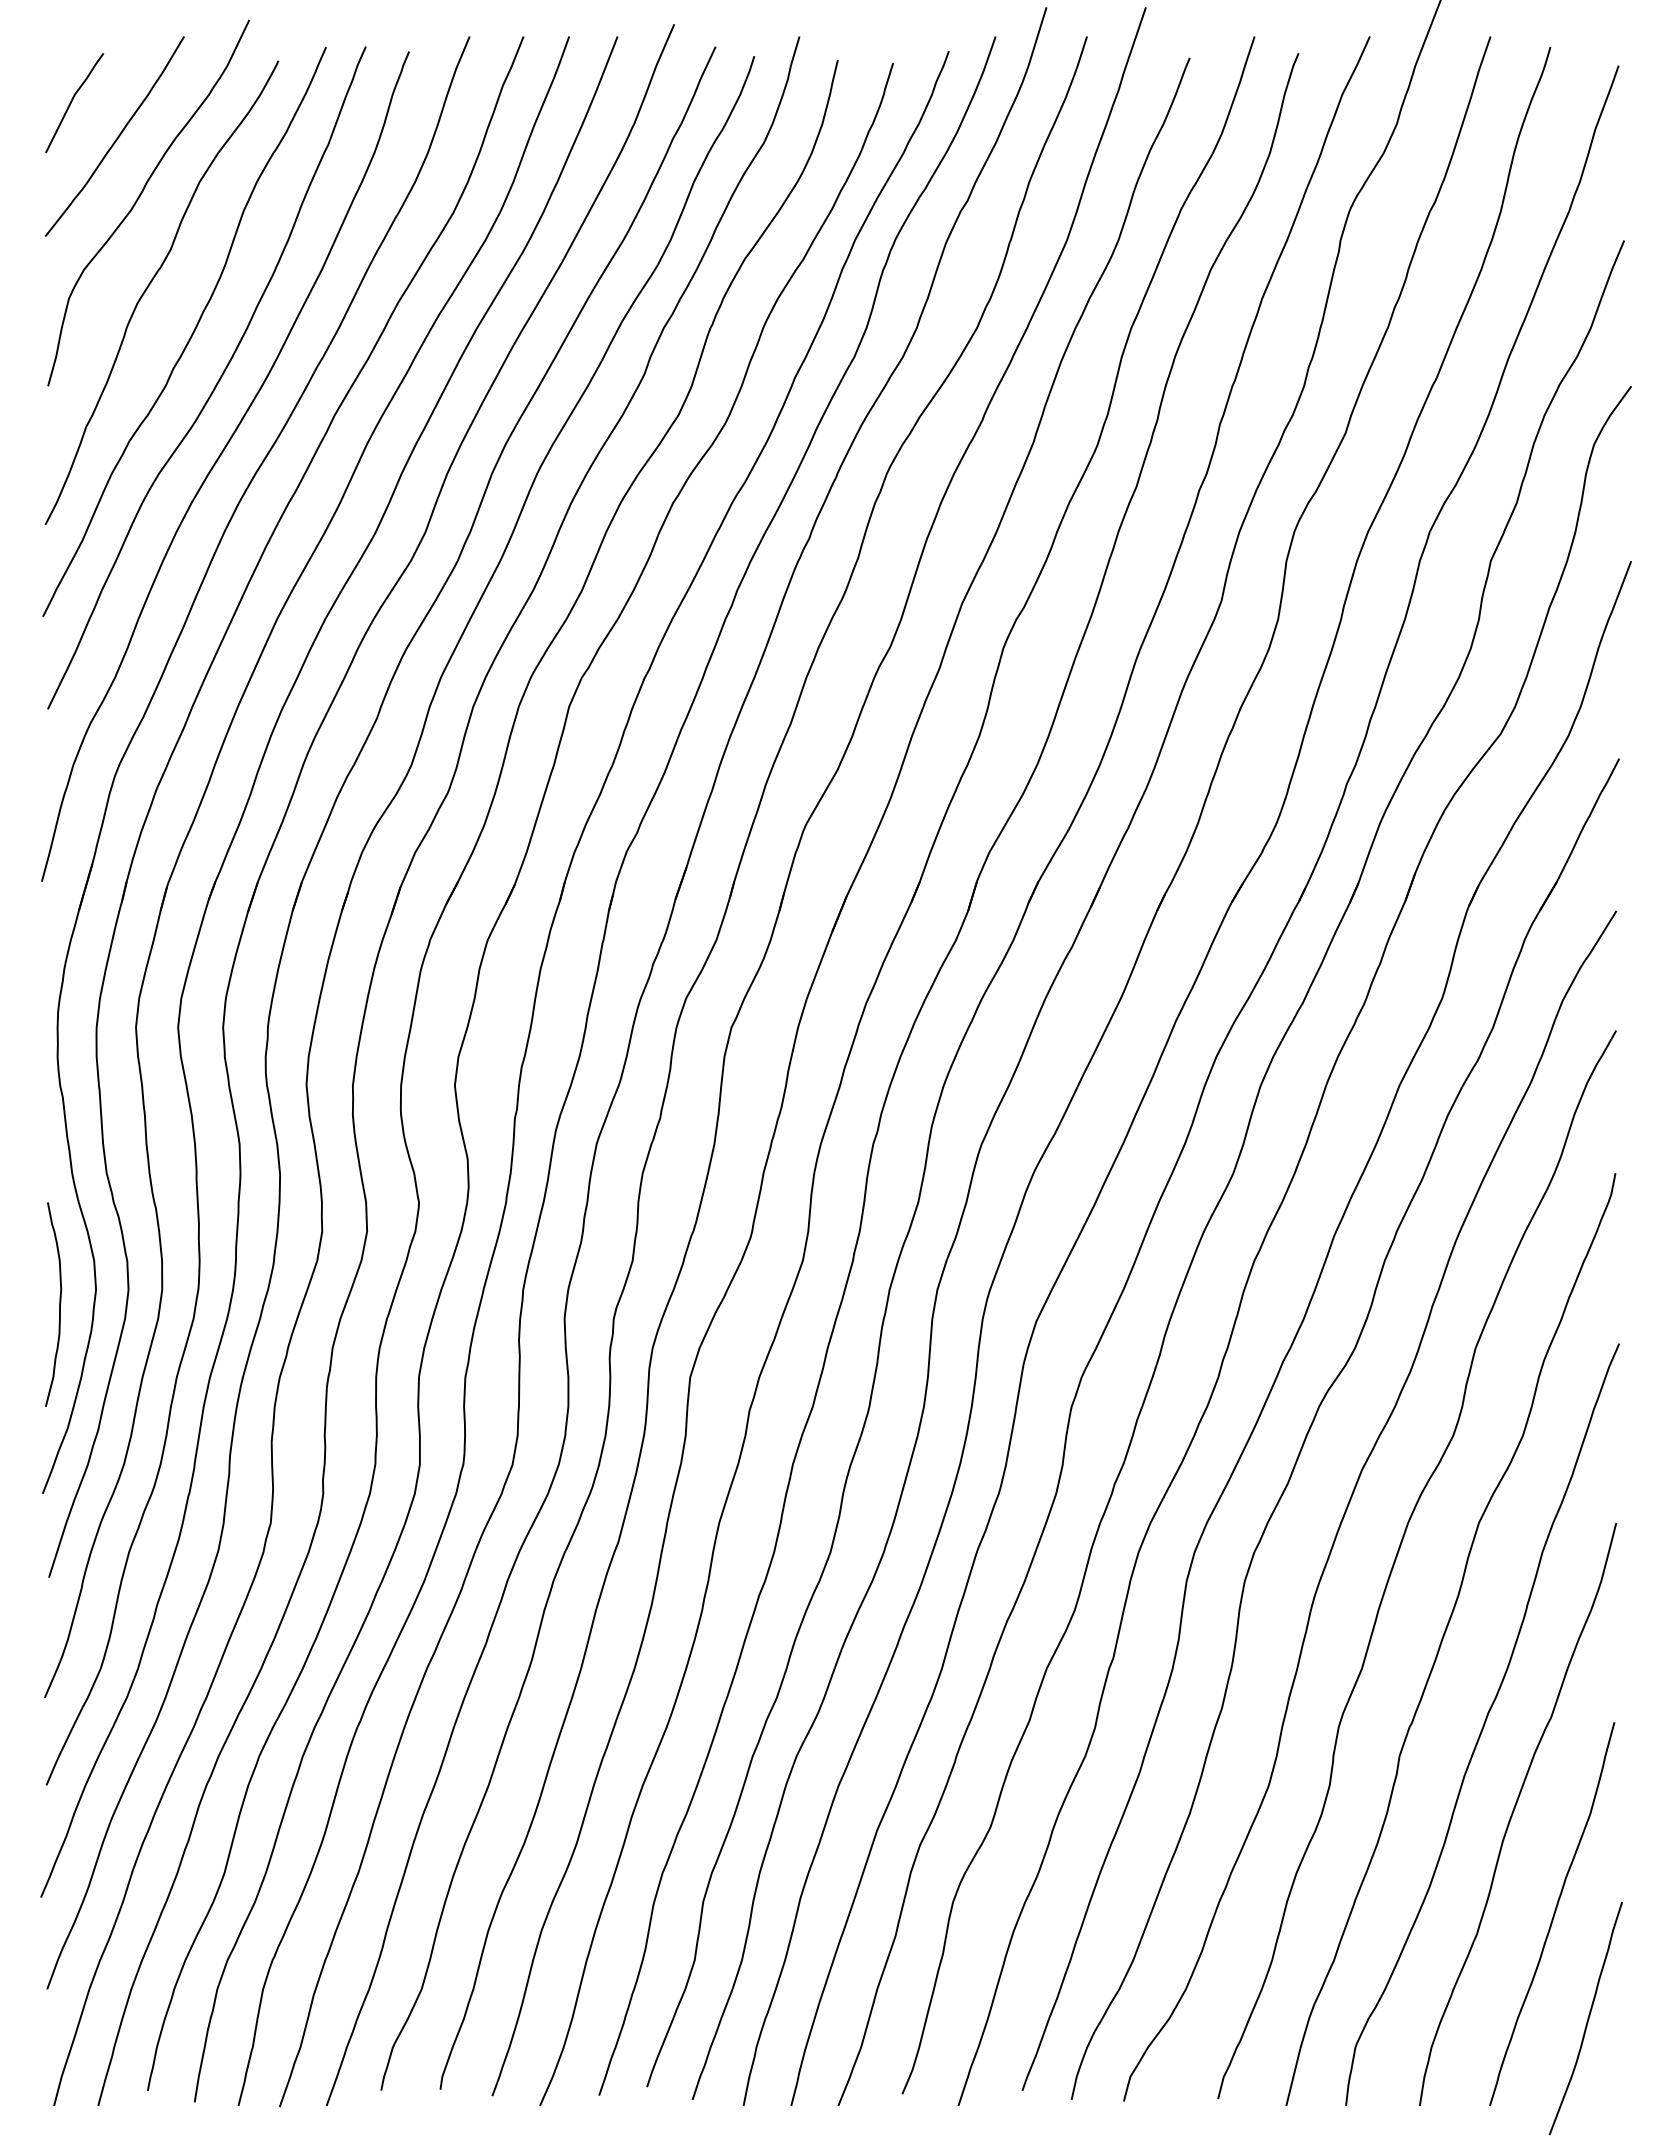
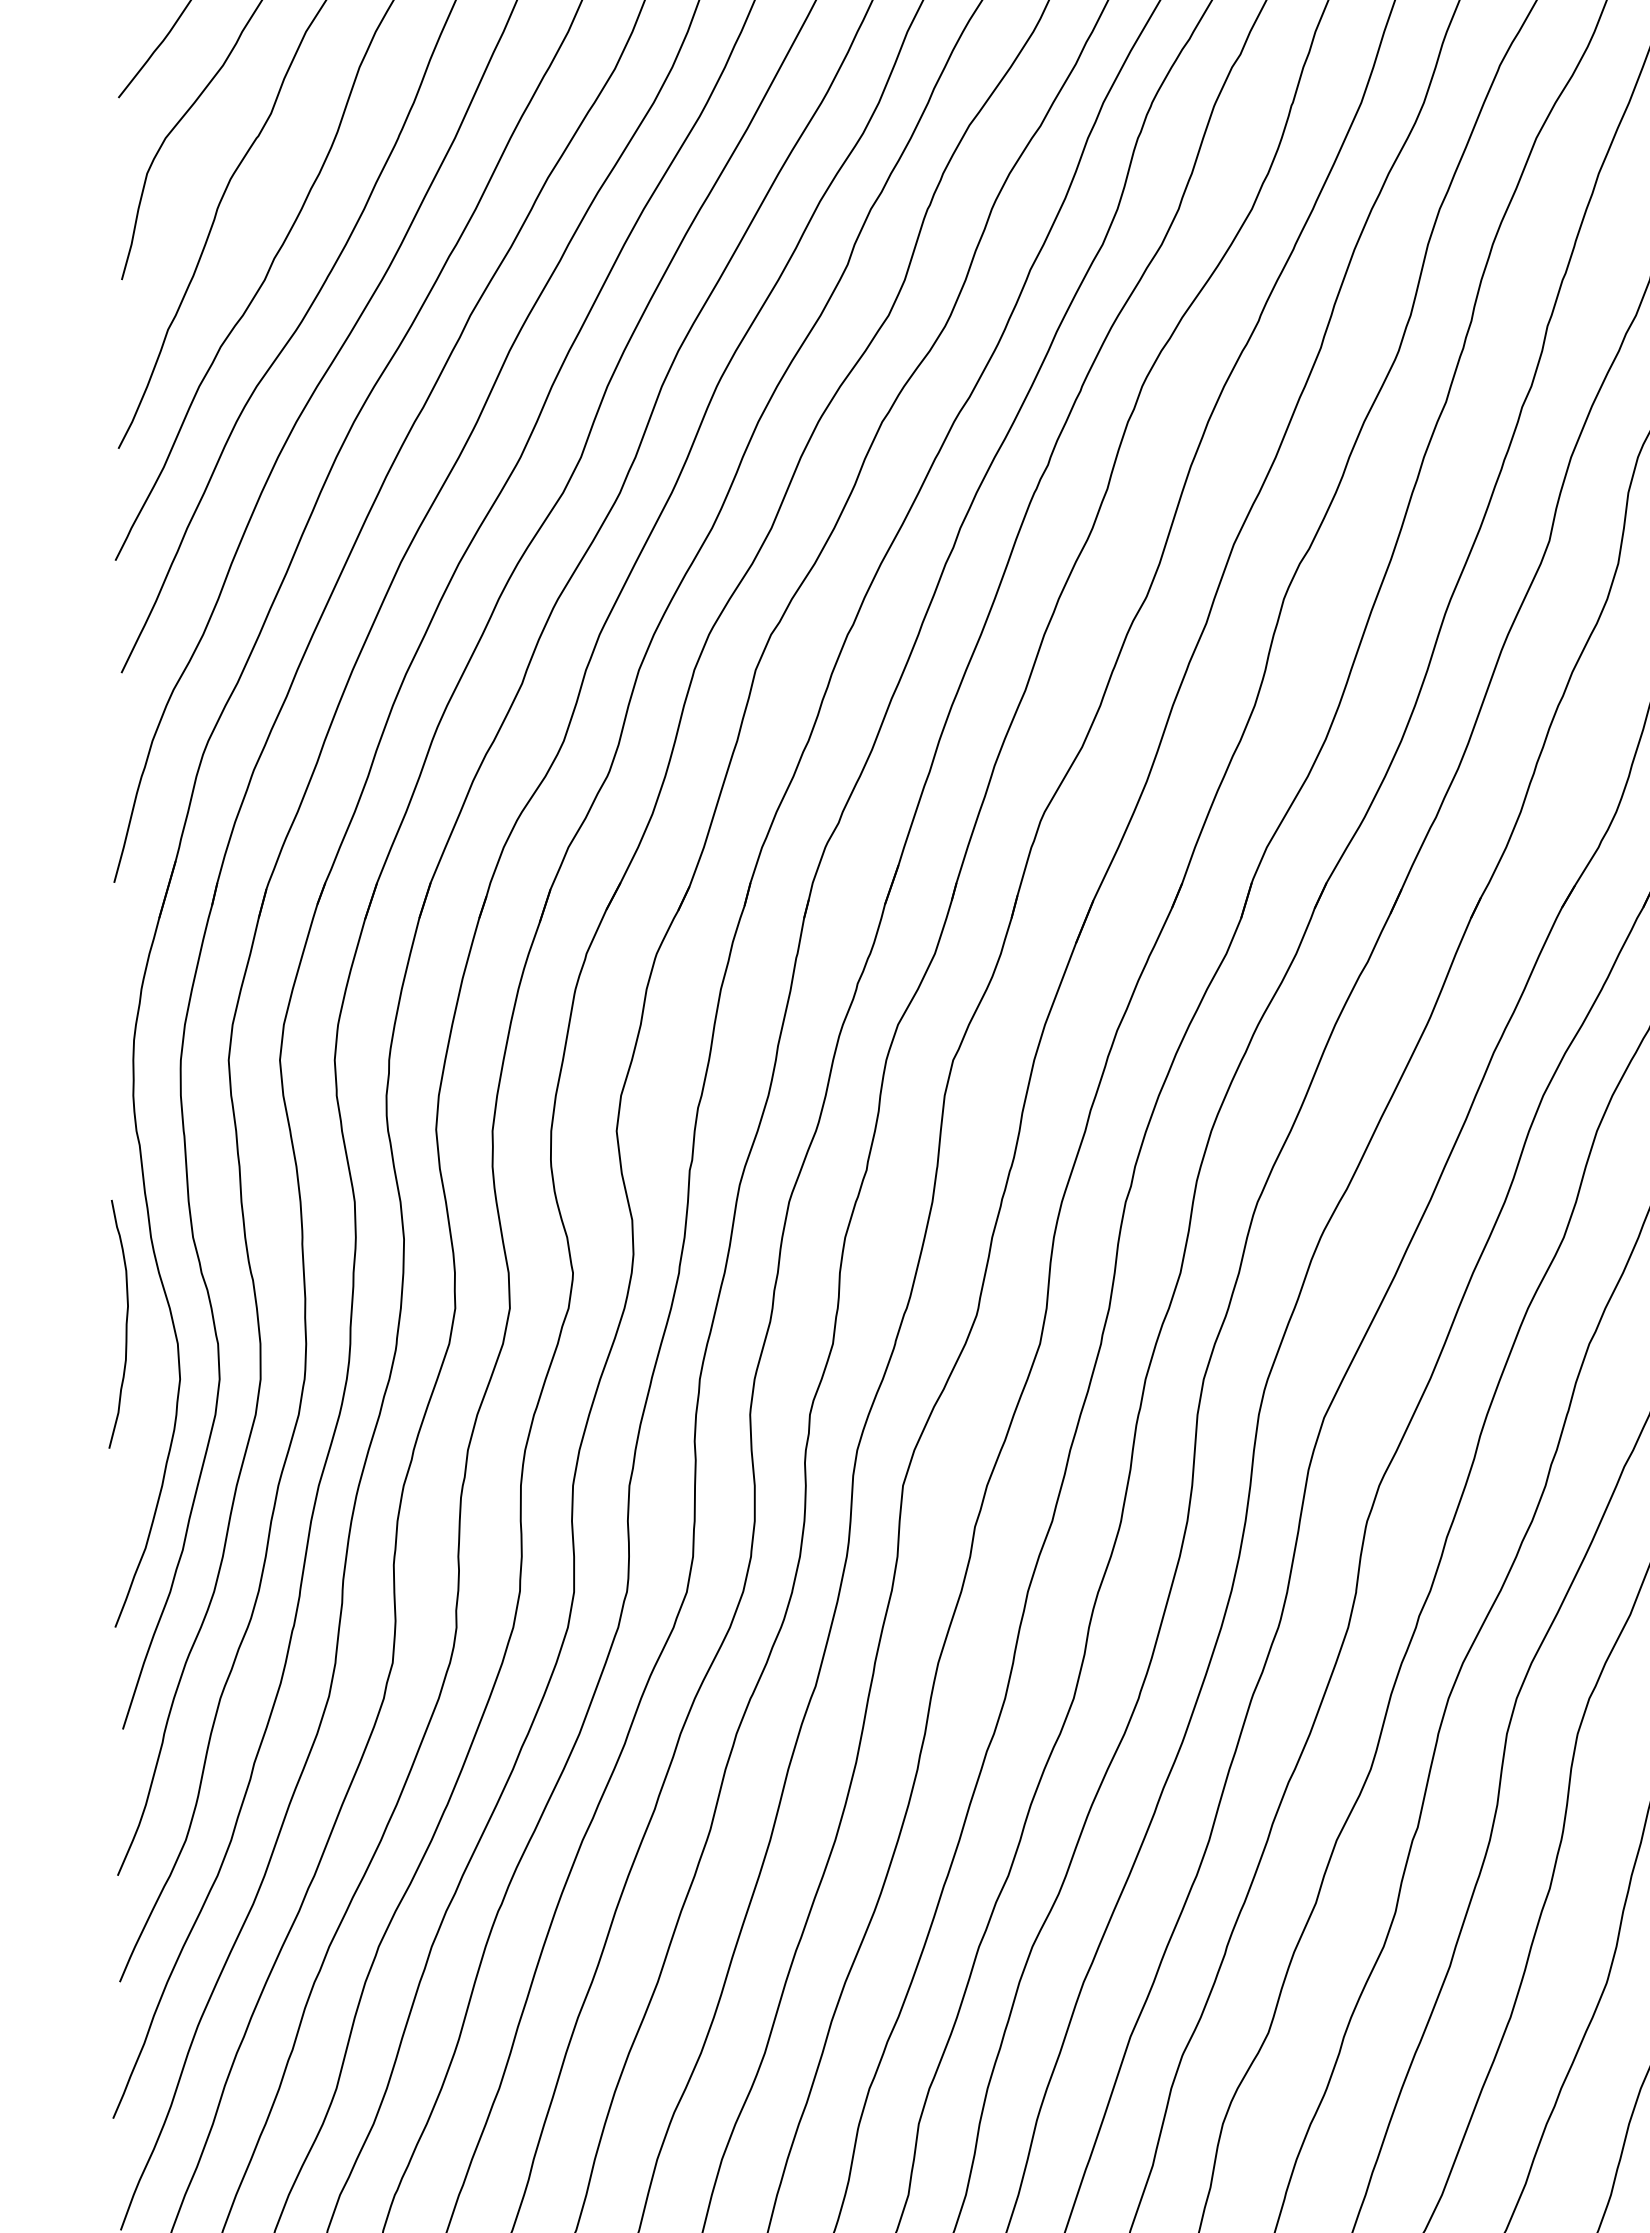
curve: (59, 1304) -> (125, 1324), moved

